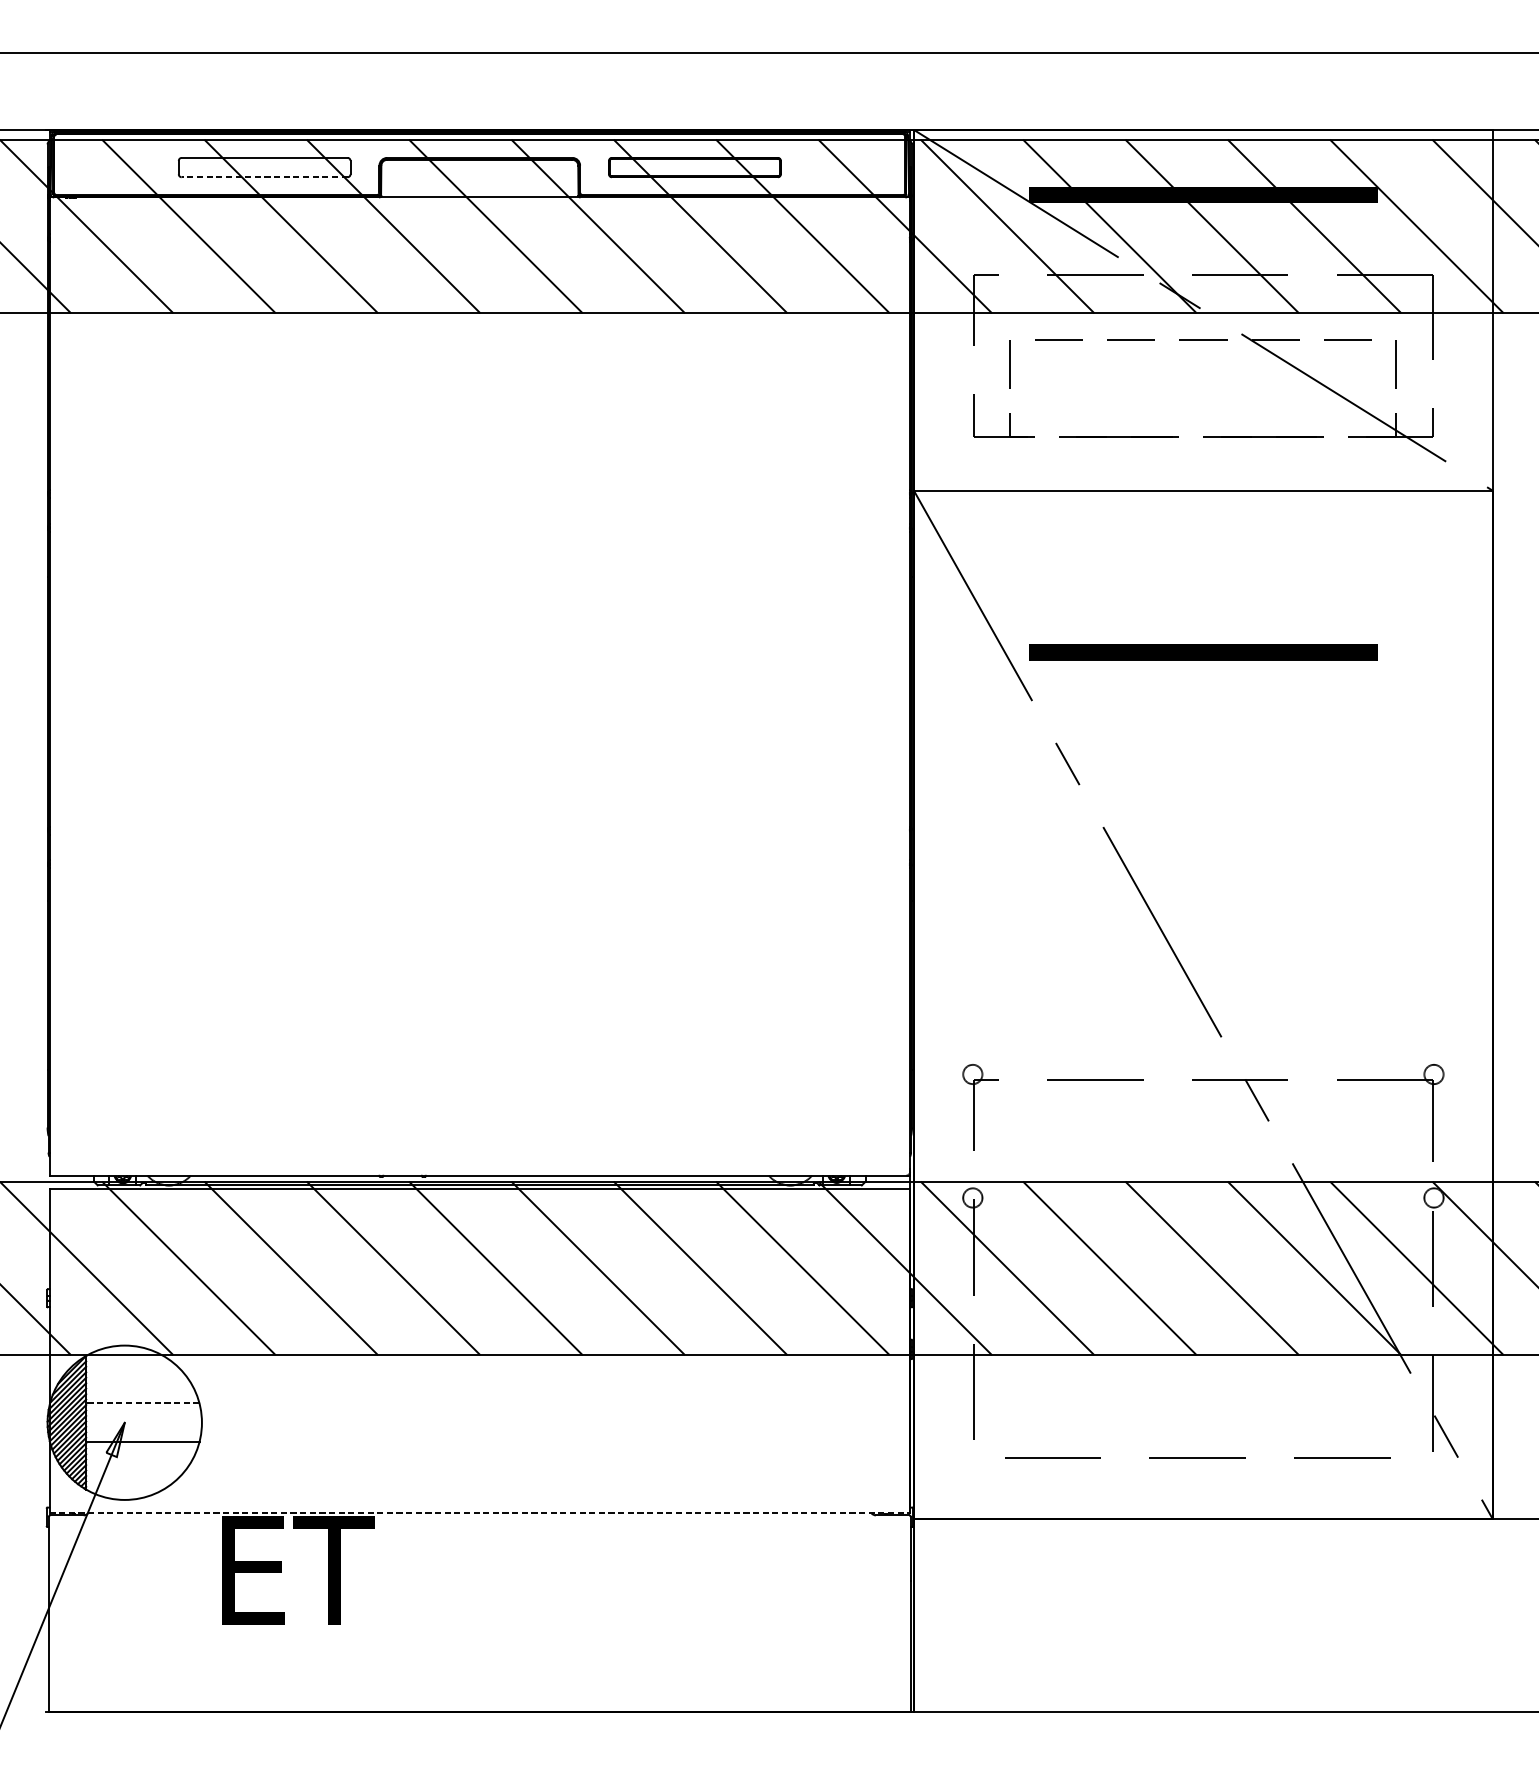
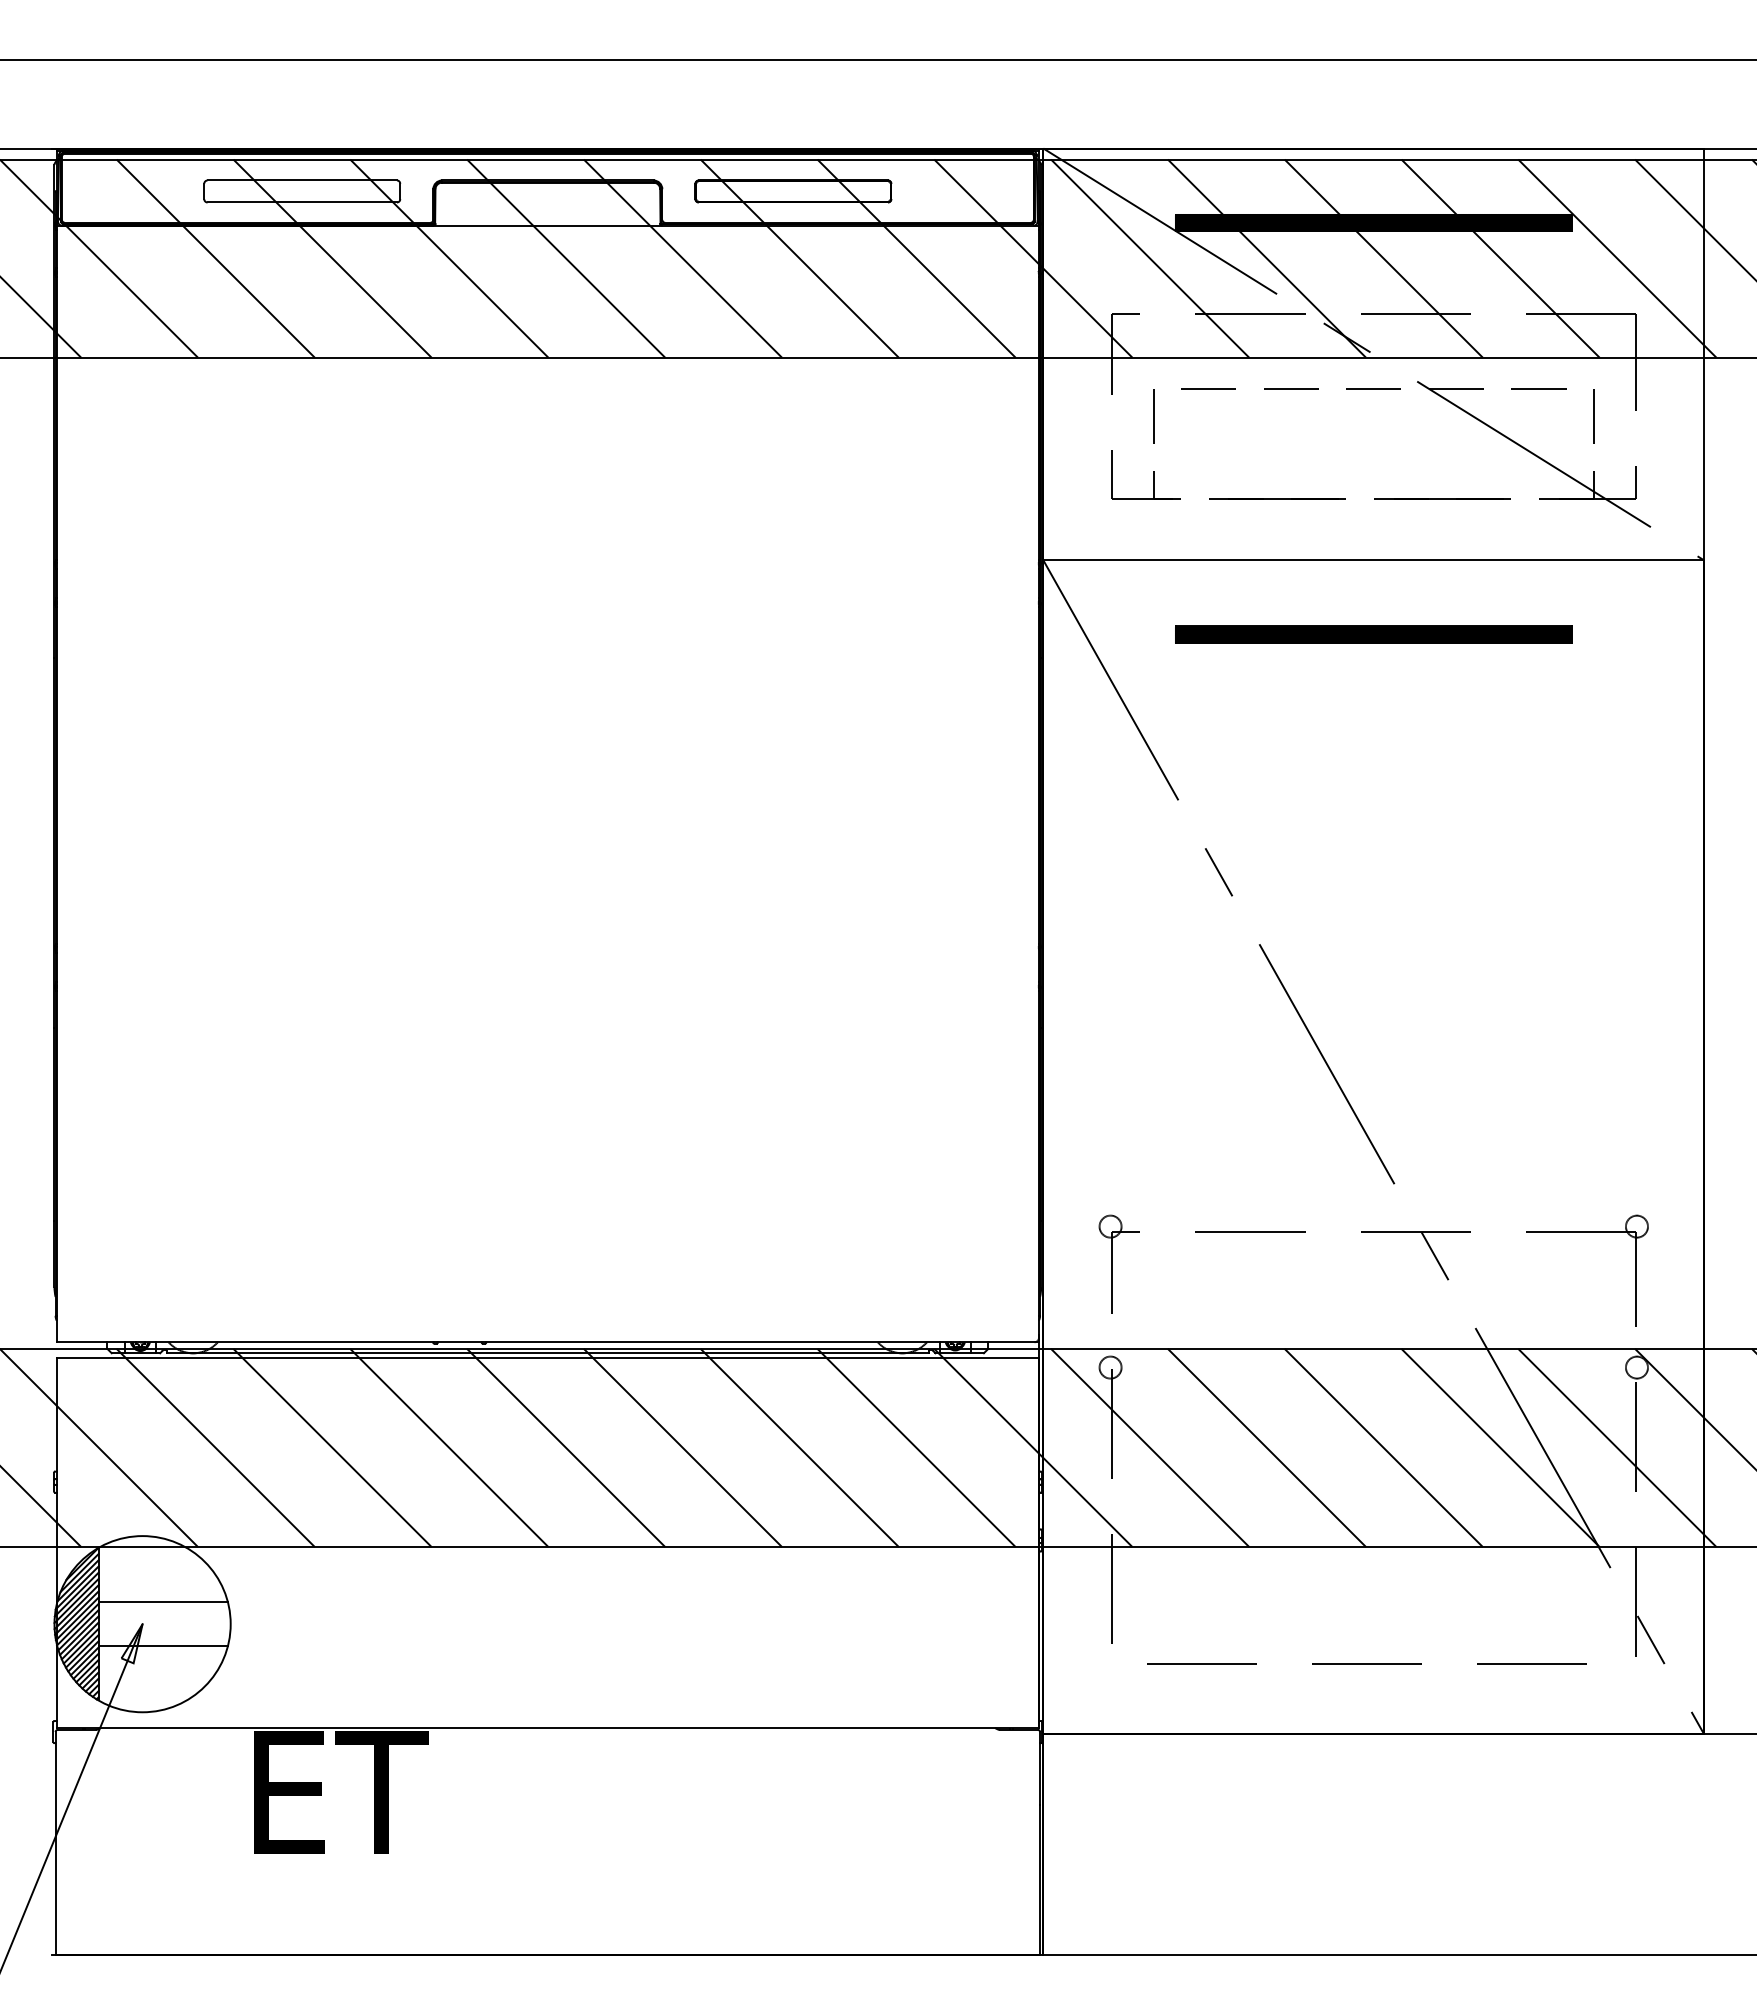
line: (264, 177) -> (302, 202), dashed -> solid
part: (1203, 652) -> (1373, 634), moved
line: (143, 1403) -> (163, 1602), dashed -> solid
line: (480, 1513) -> (548, 1727), dashed -> solid

